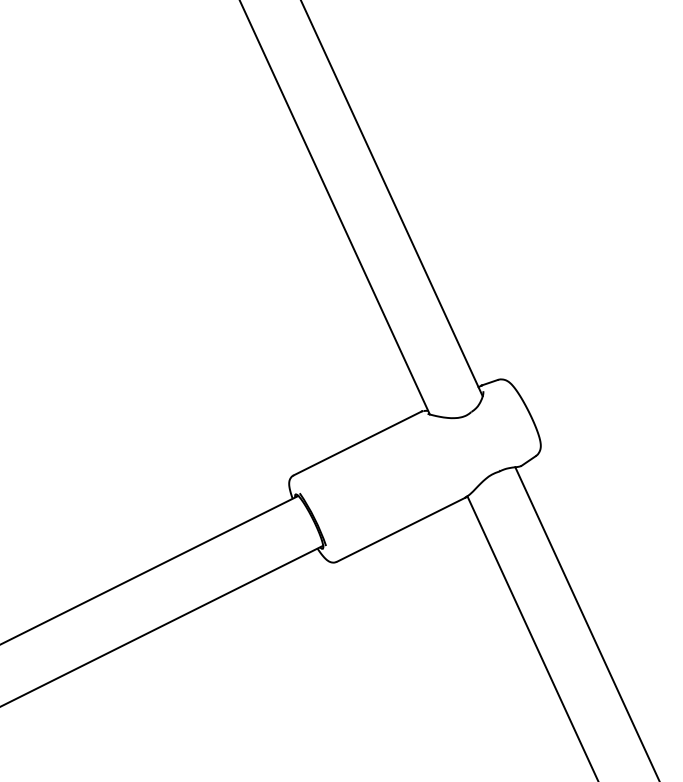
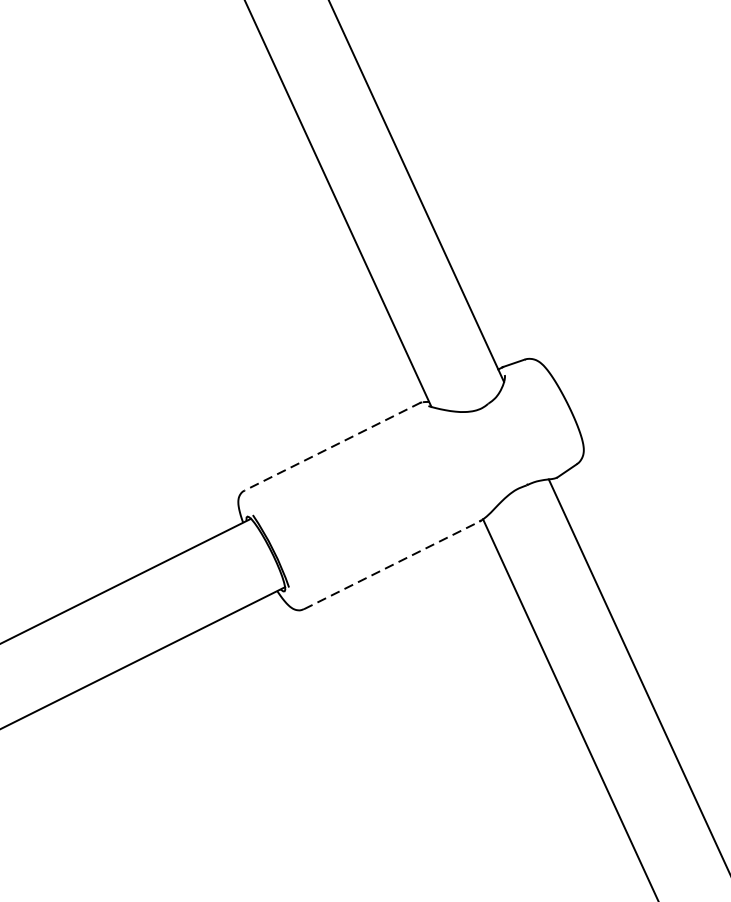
line: (357, 443) -> (332, 446), solid -> dashed
line: (401, 529) -> (392, 564), solid -> dashed

